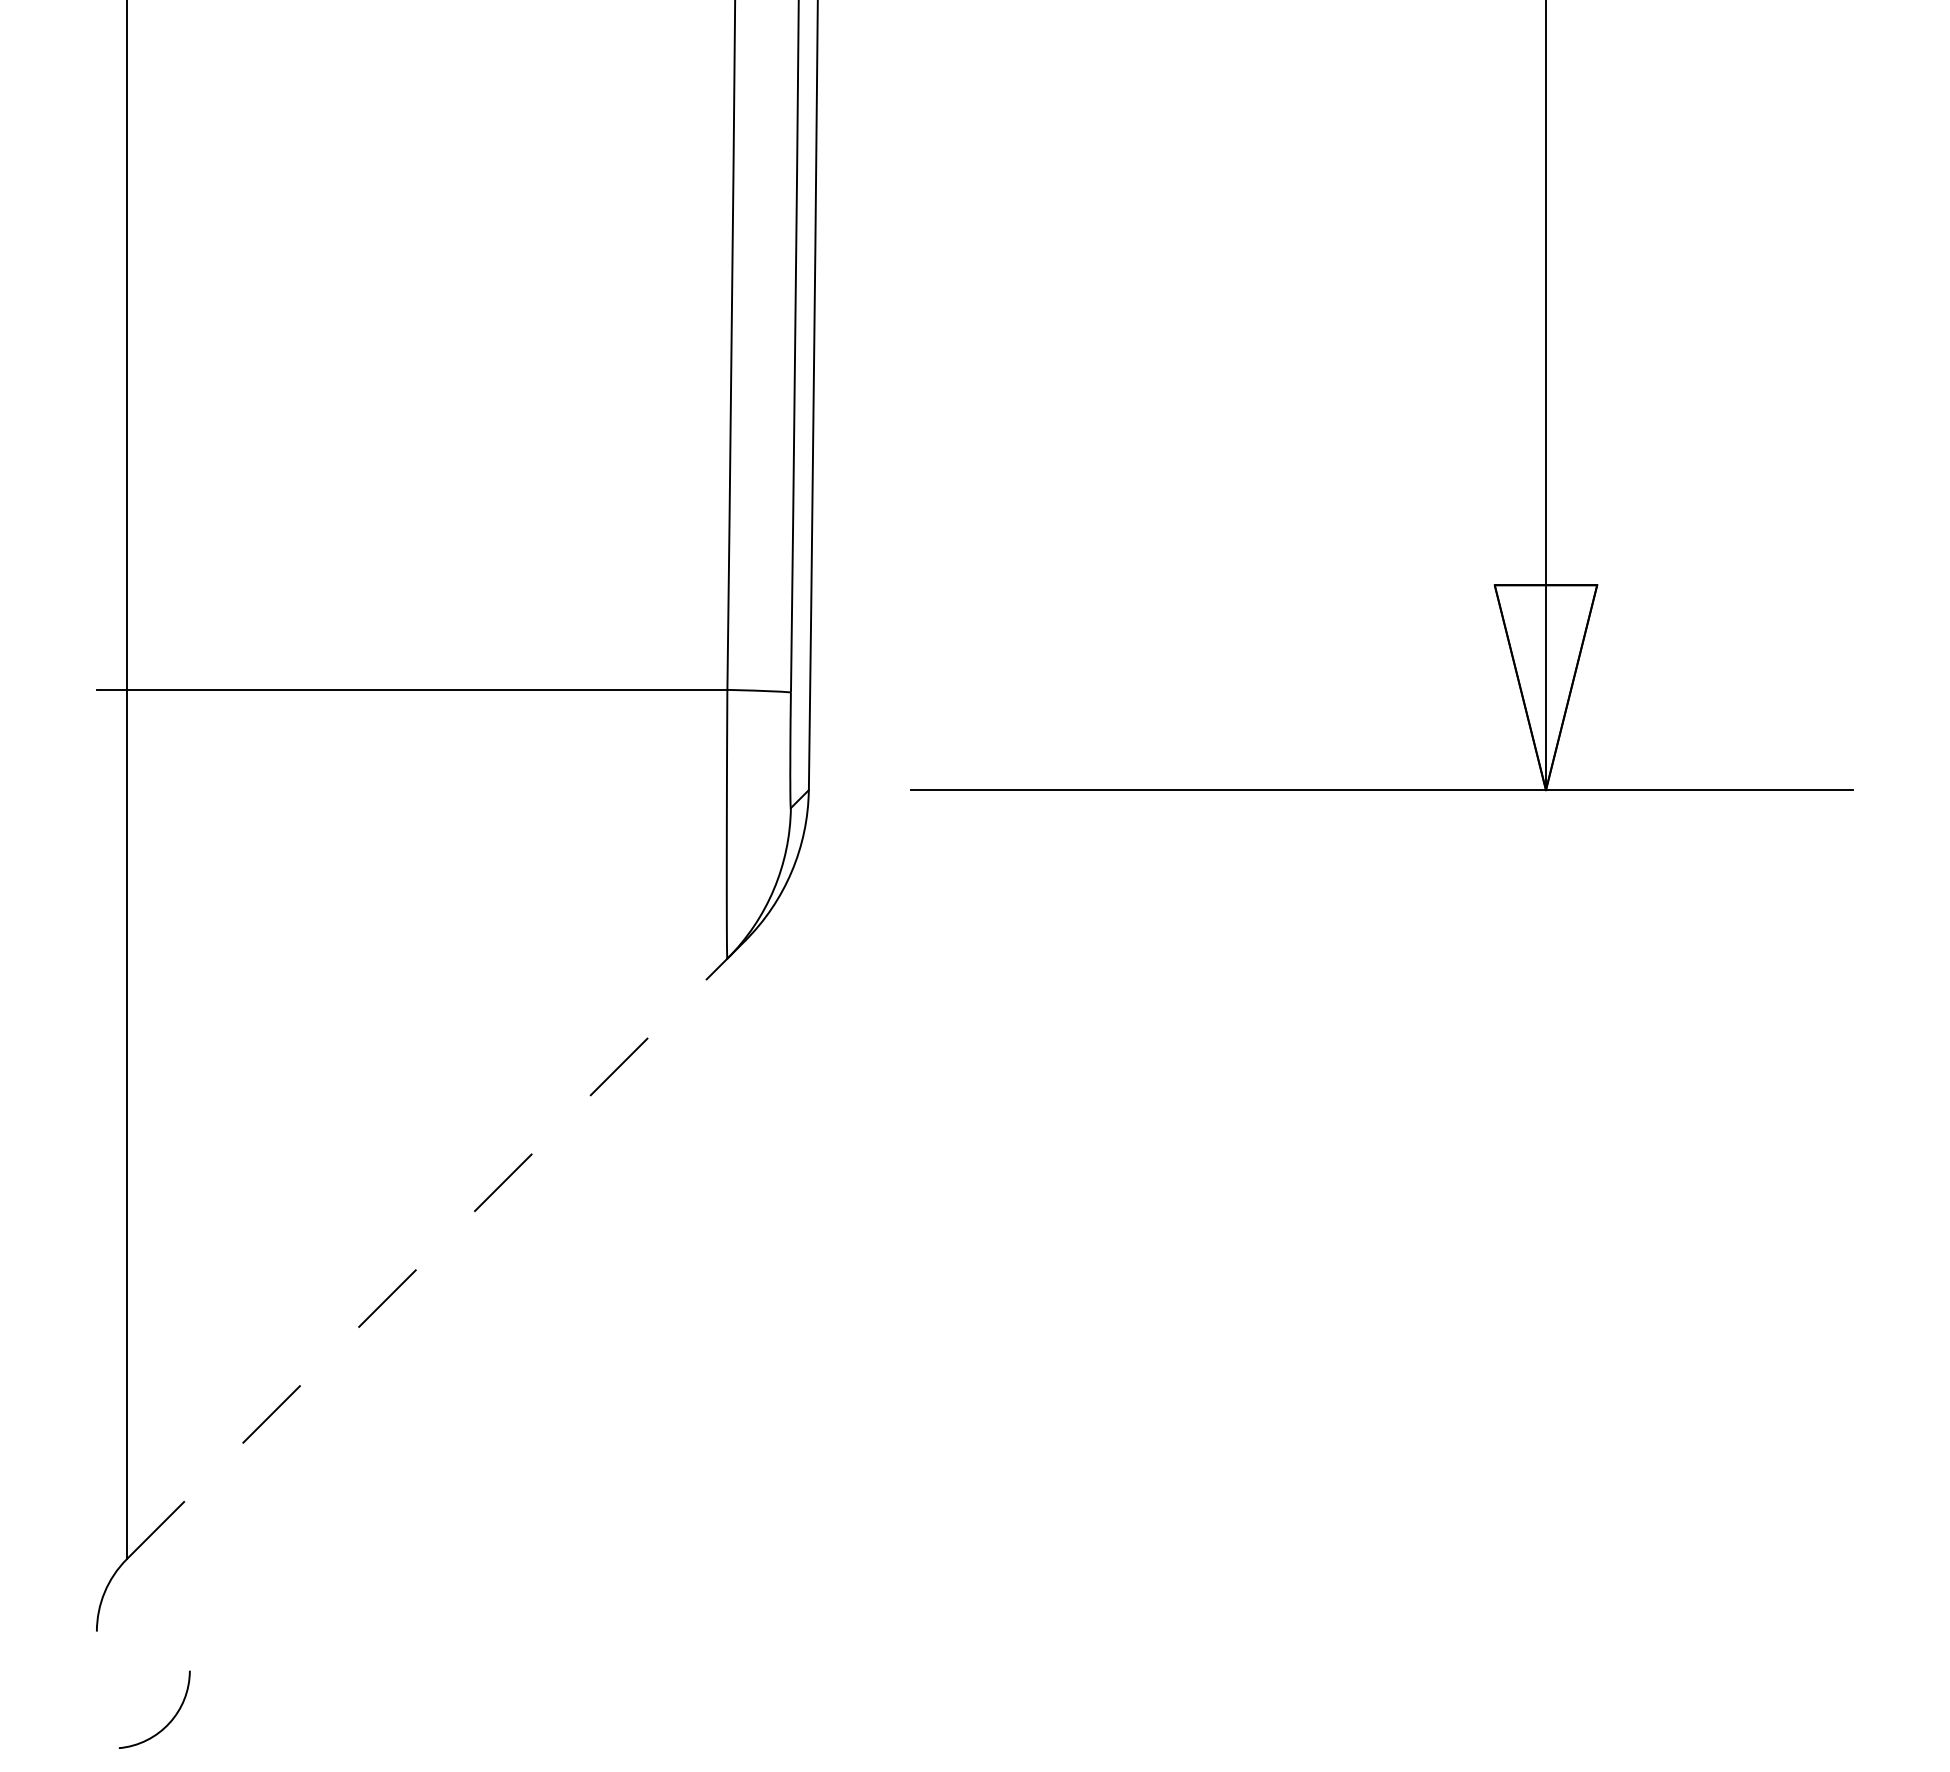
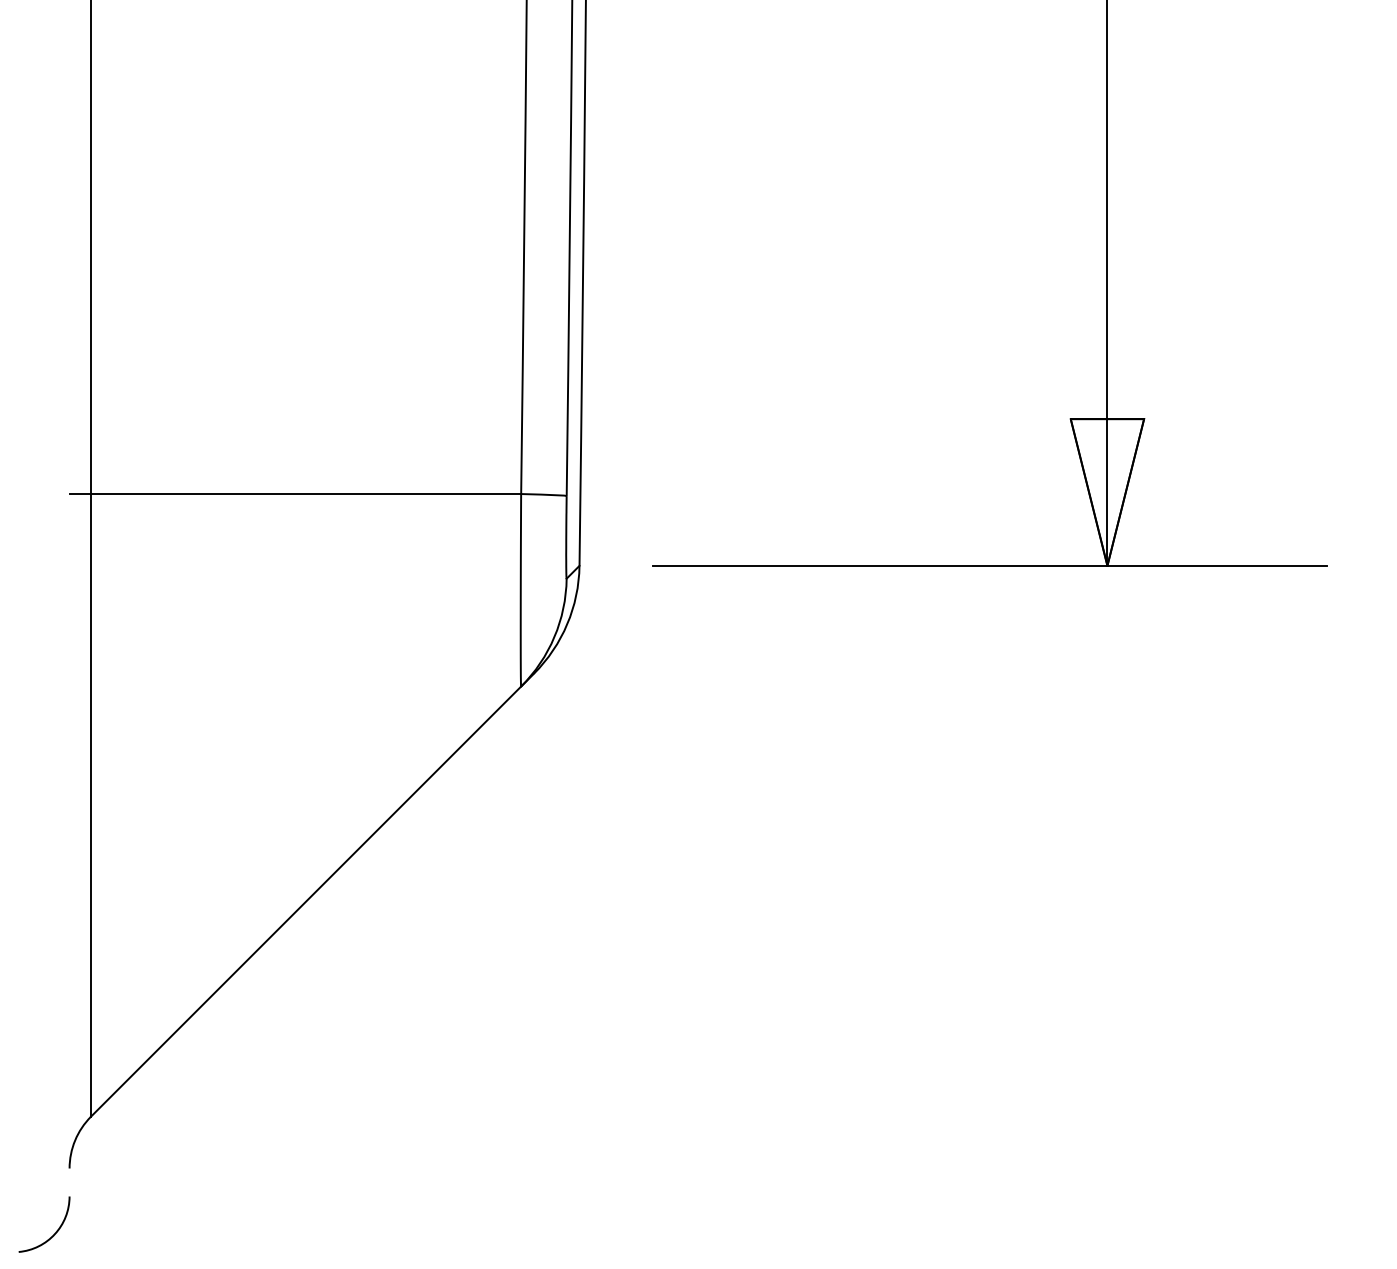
line: (427, 1258) -> (306, 901), dashed -> solid
arc: (168, 1722) -> (54, 1233), moved

